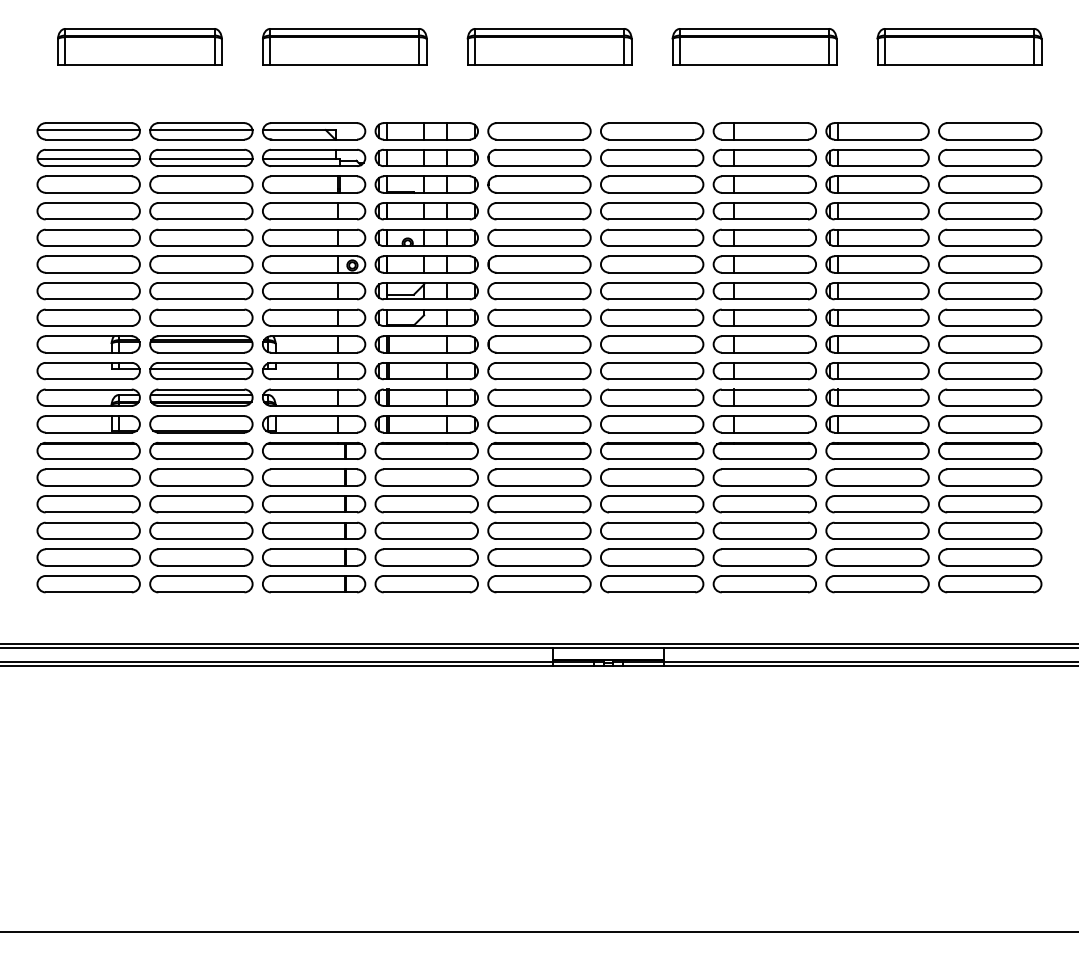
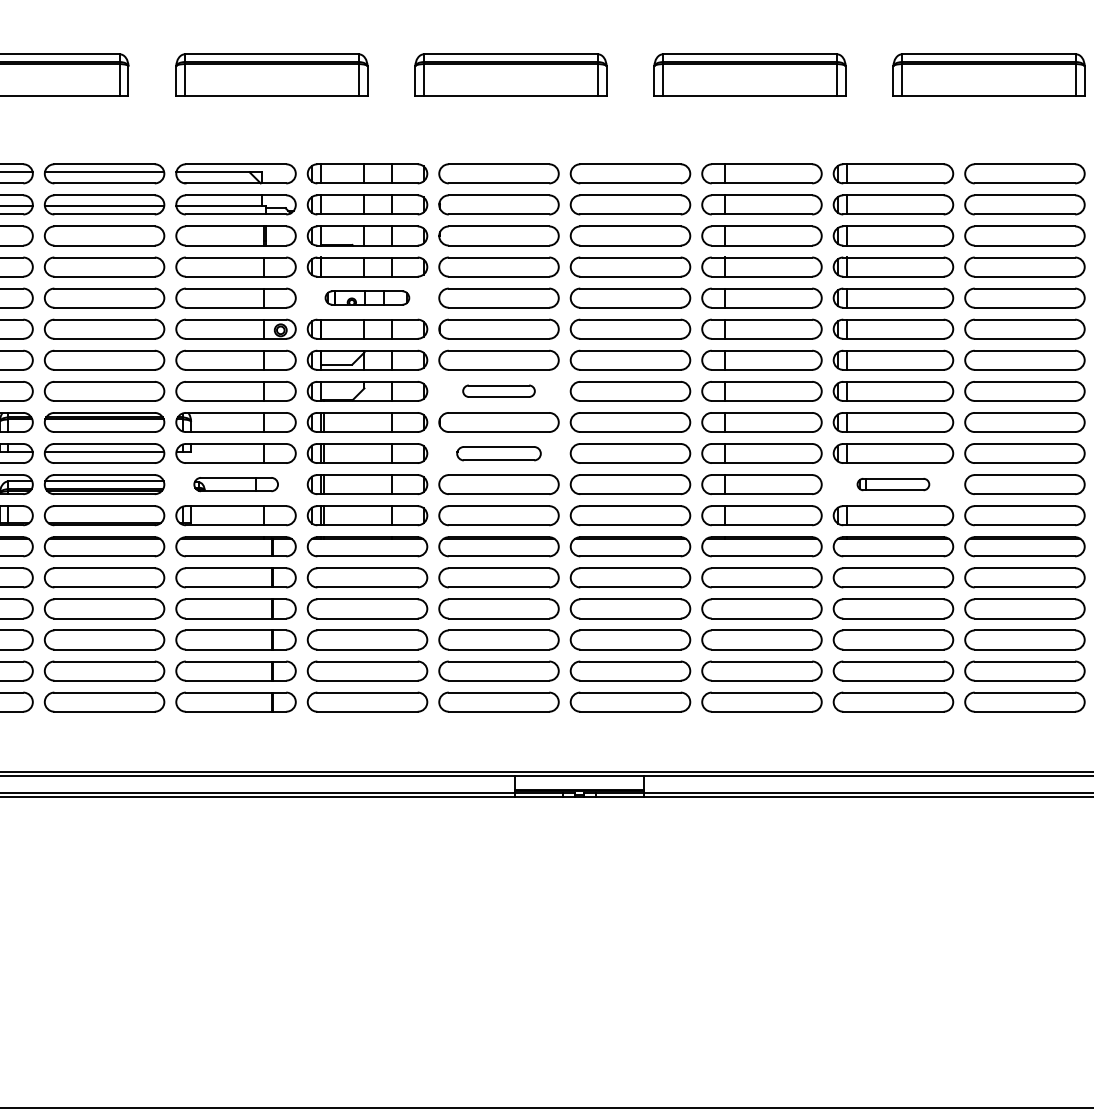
part: (426, 237) -> (367, 297), size x0.7
part: (539, 317) -> (499, 391), size x0.6
part: (539, 371) -> (499, 454), size x0.7
part: (314, 397) -> (236, 484), size x0.7
part: (877, 397) -> (893, 484), size x0.6

